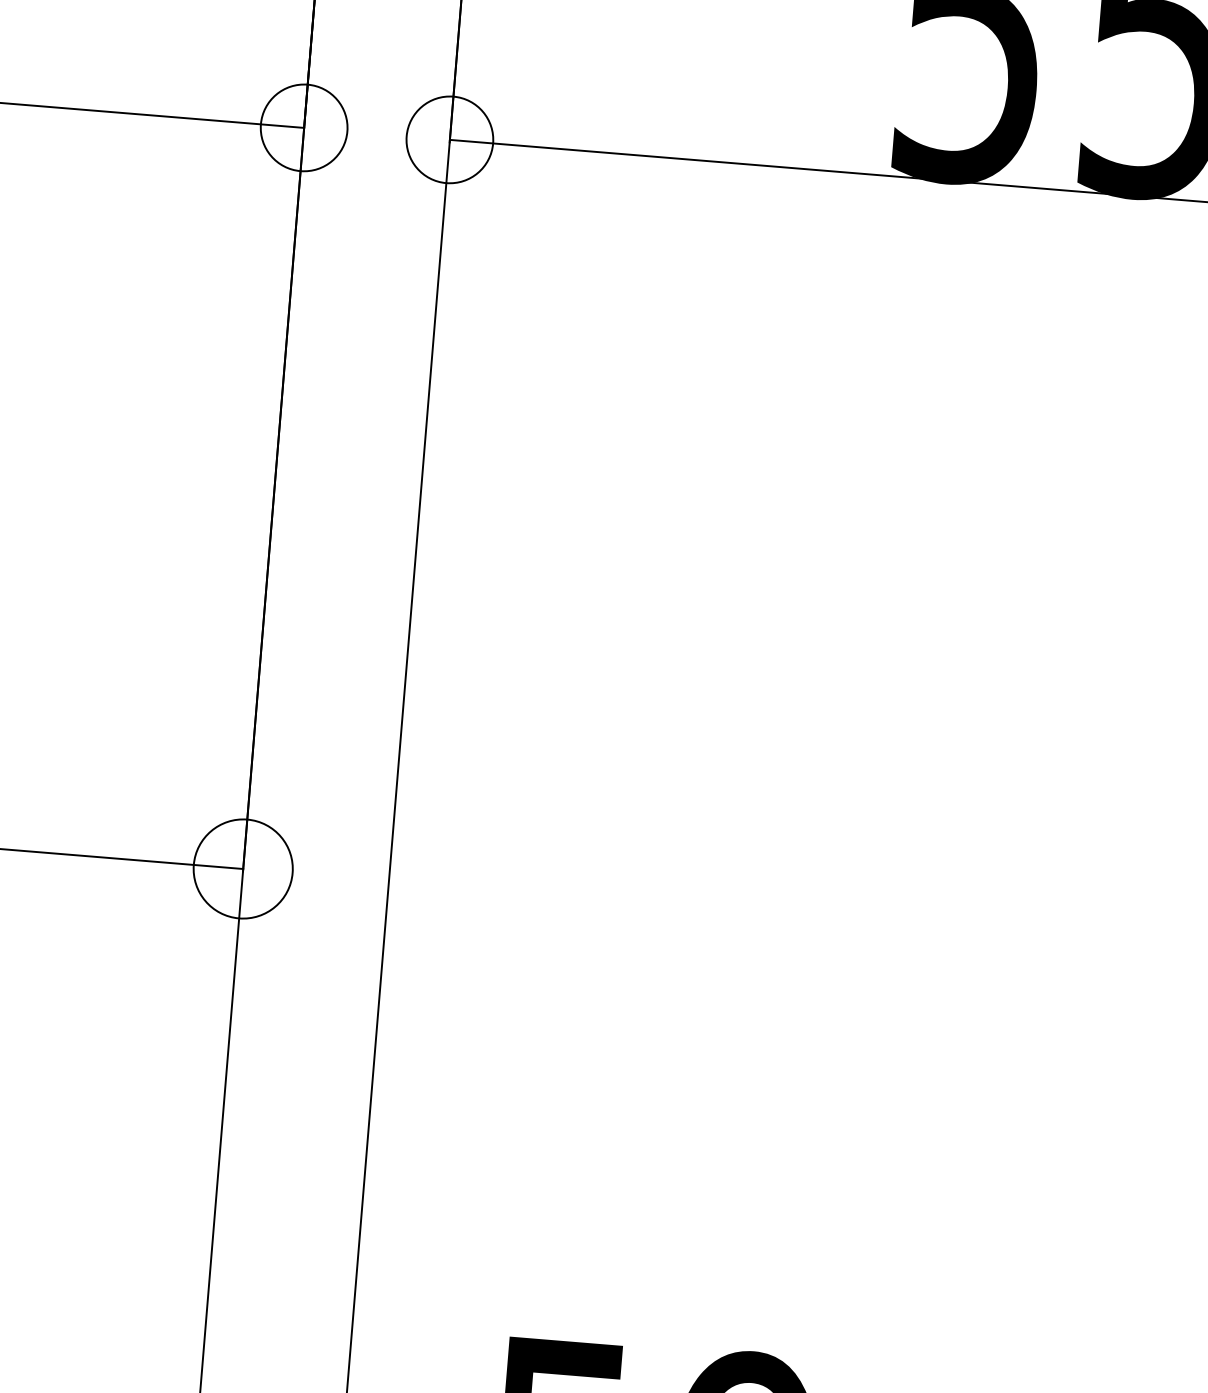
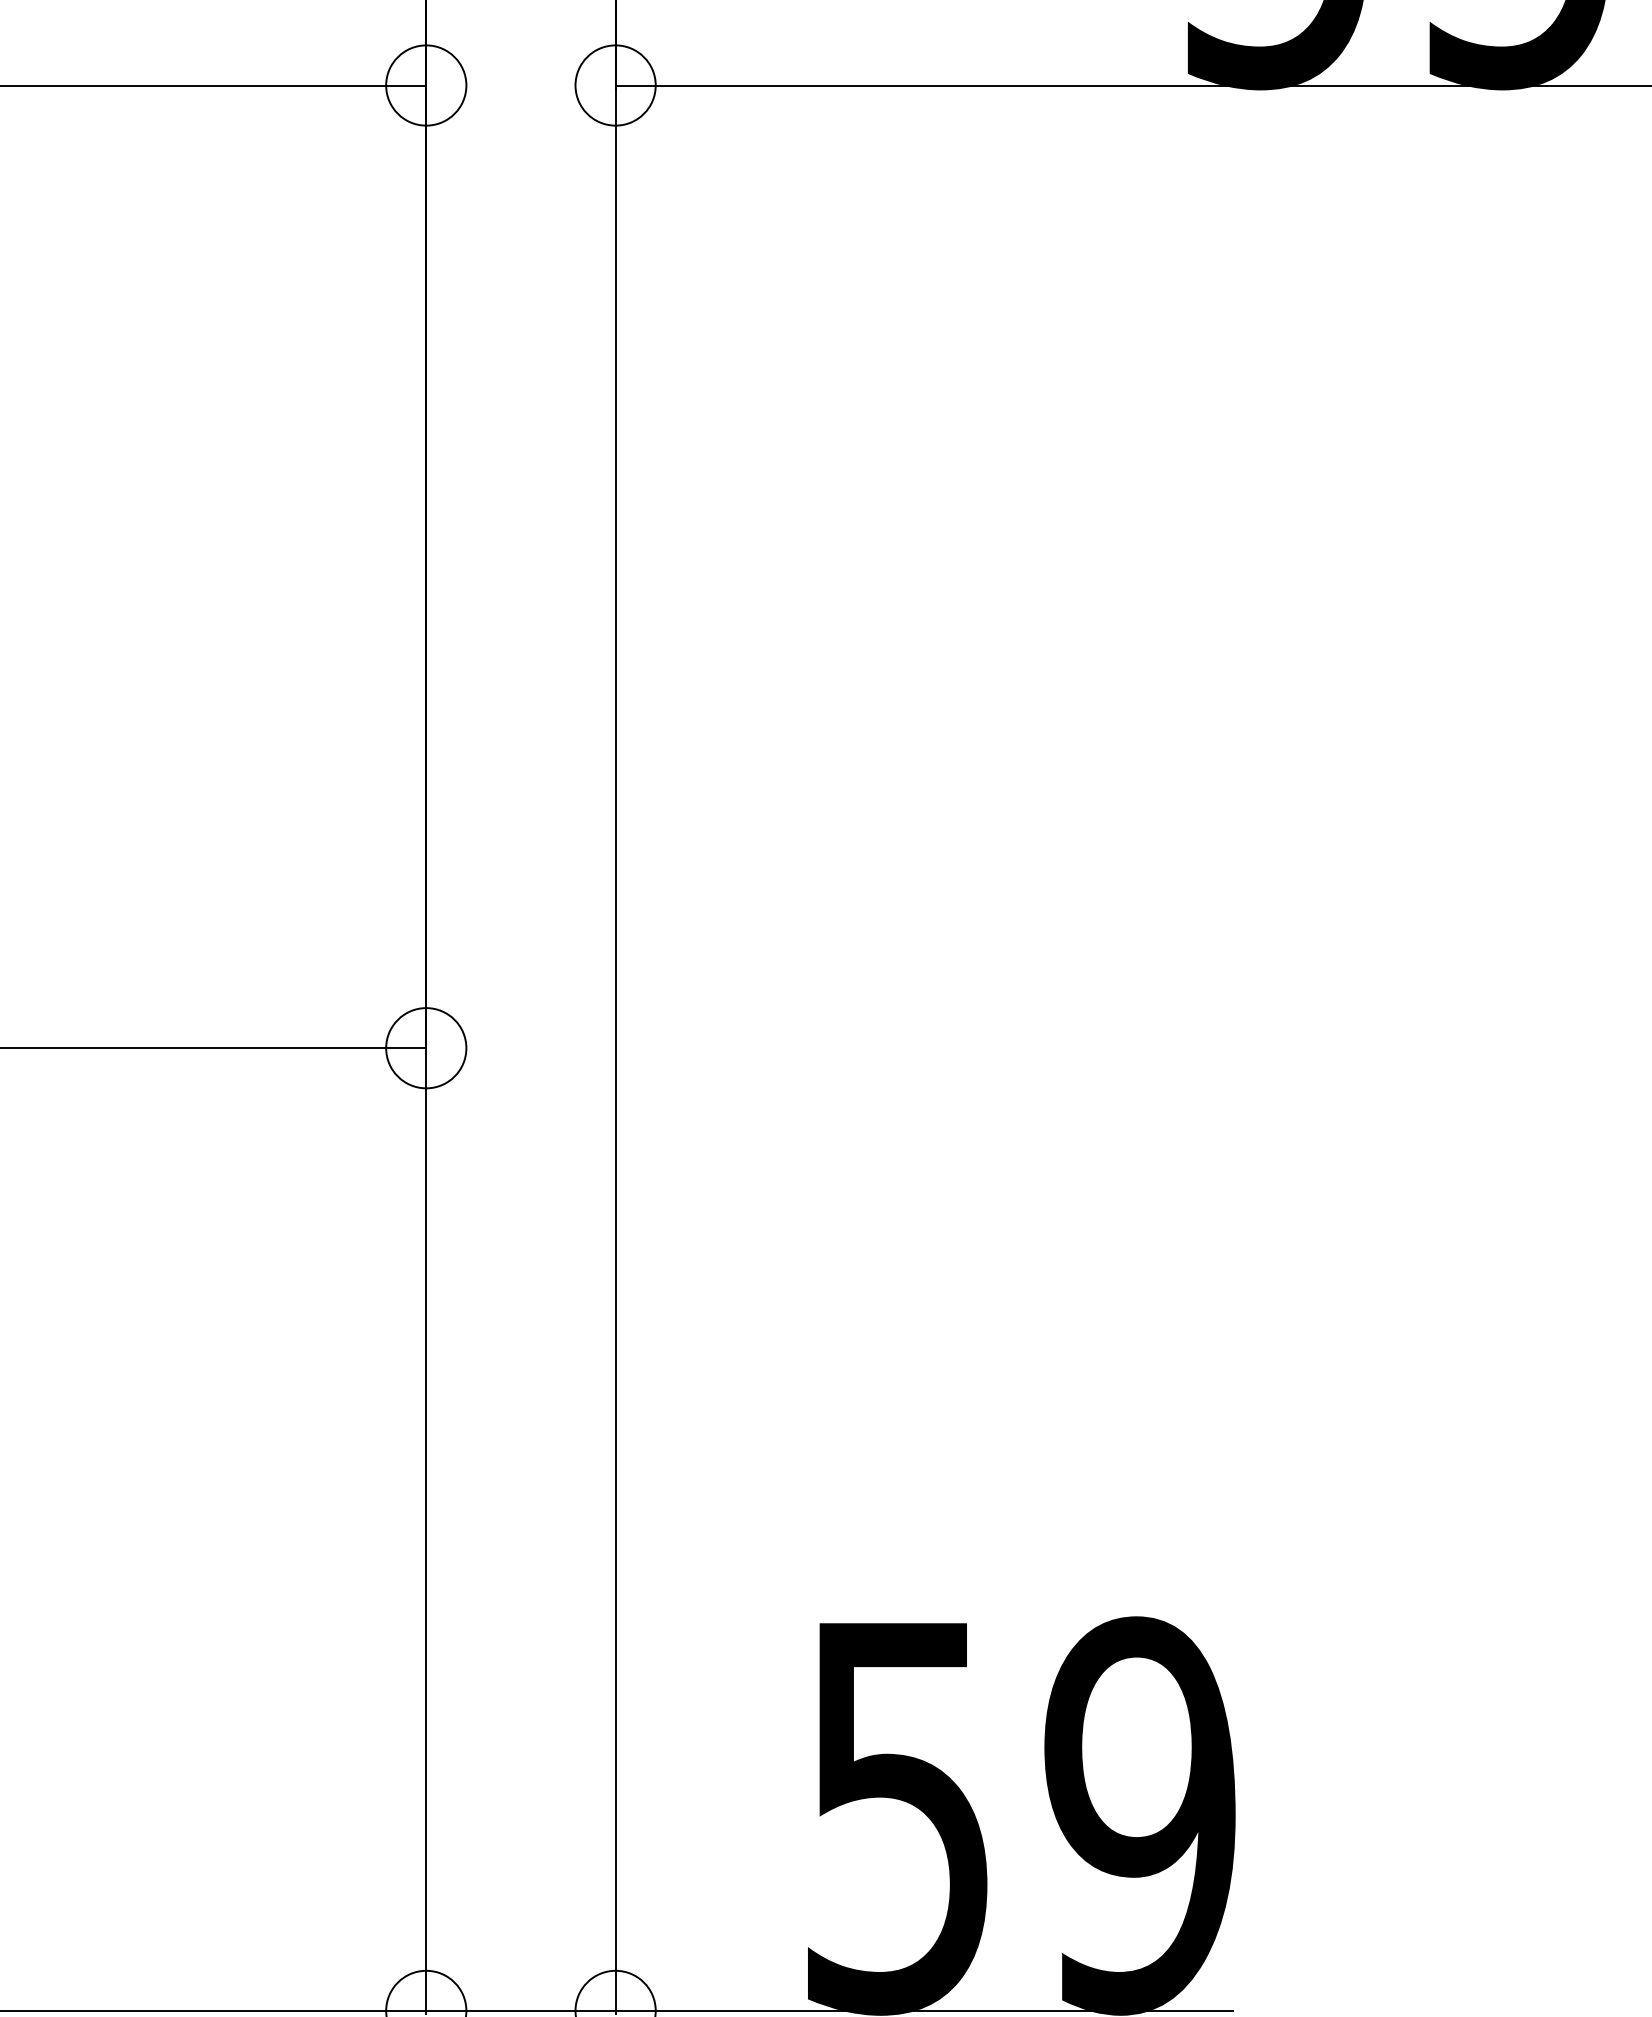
circle: (304, 127) -> (426, 85), size x0.71
circle: (449, 139) -> (615, 85), size x0.71
circle: (243, 869) -> (426, 1048), size x0.62

